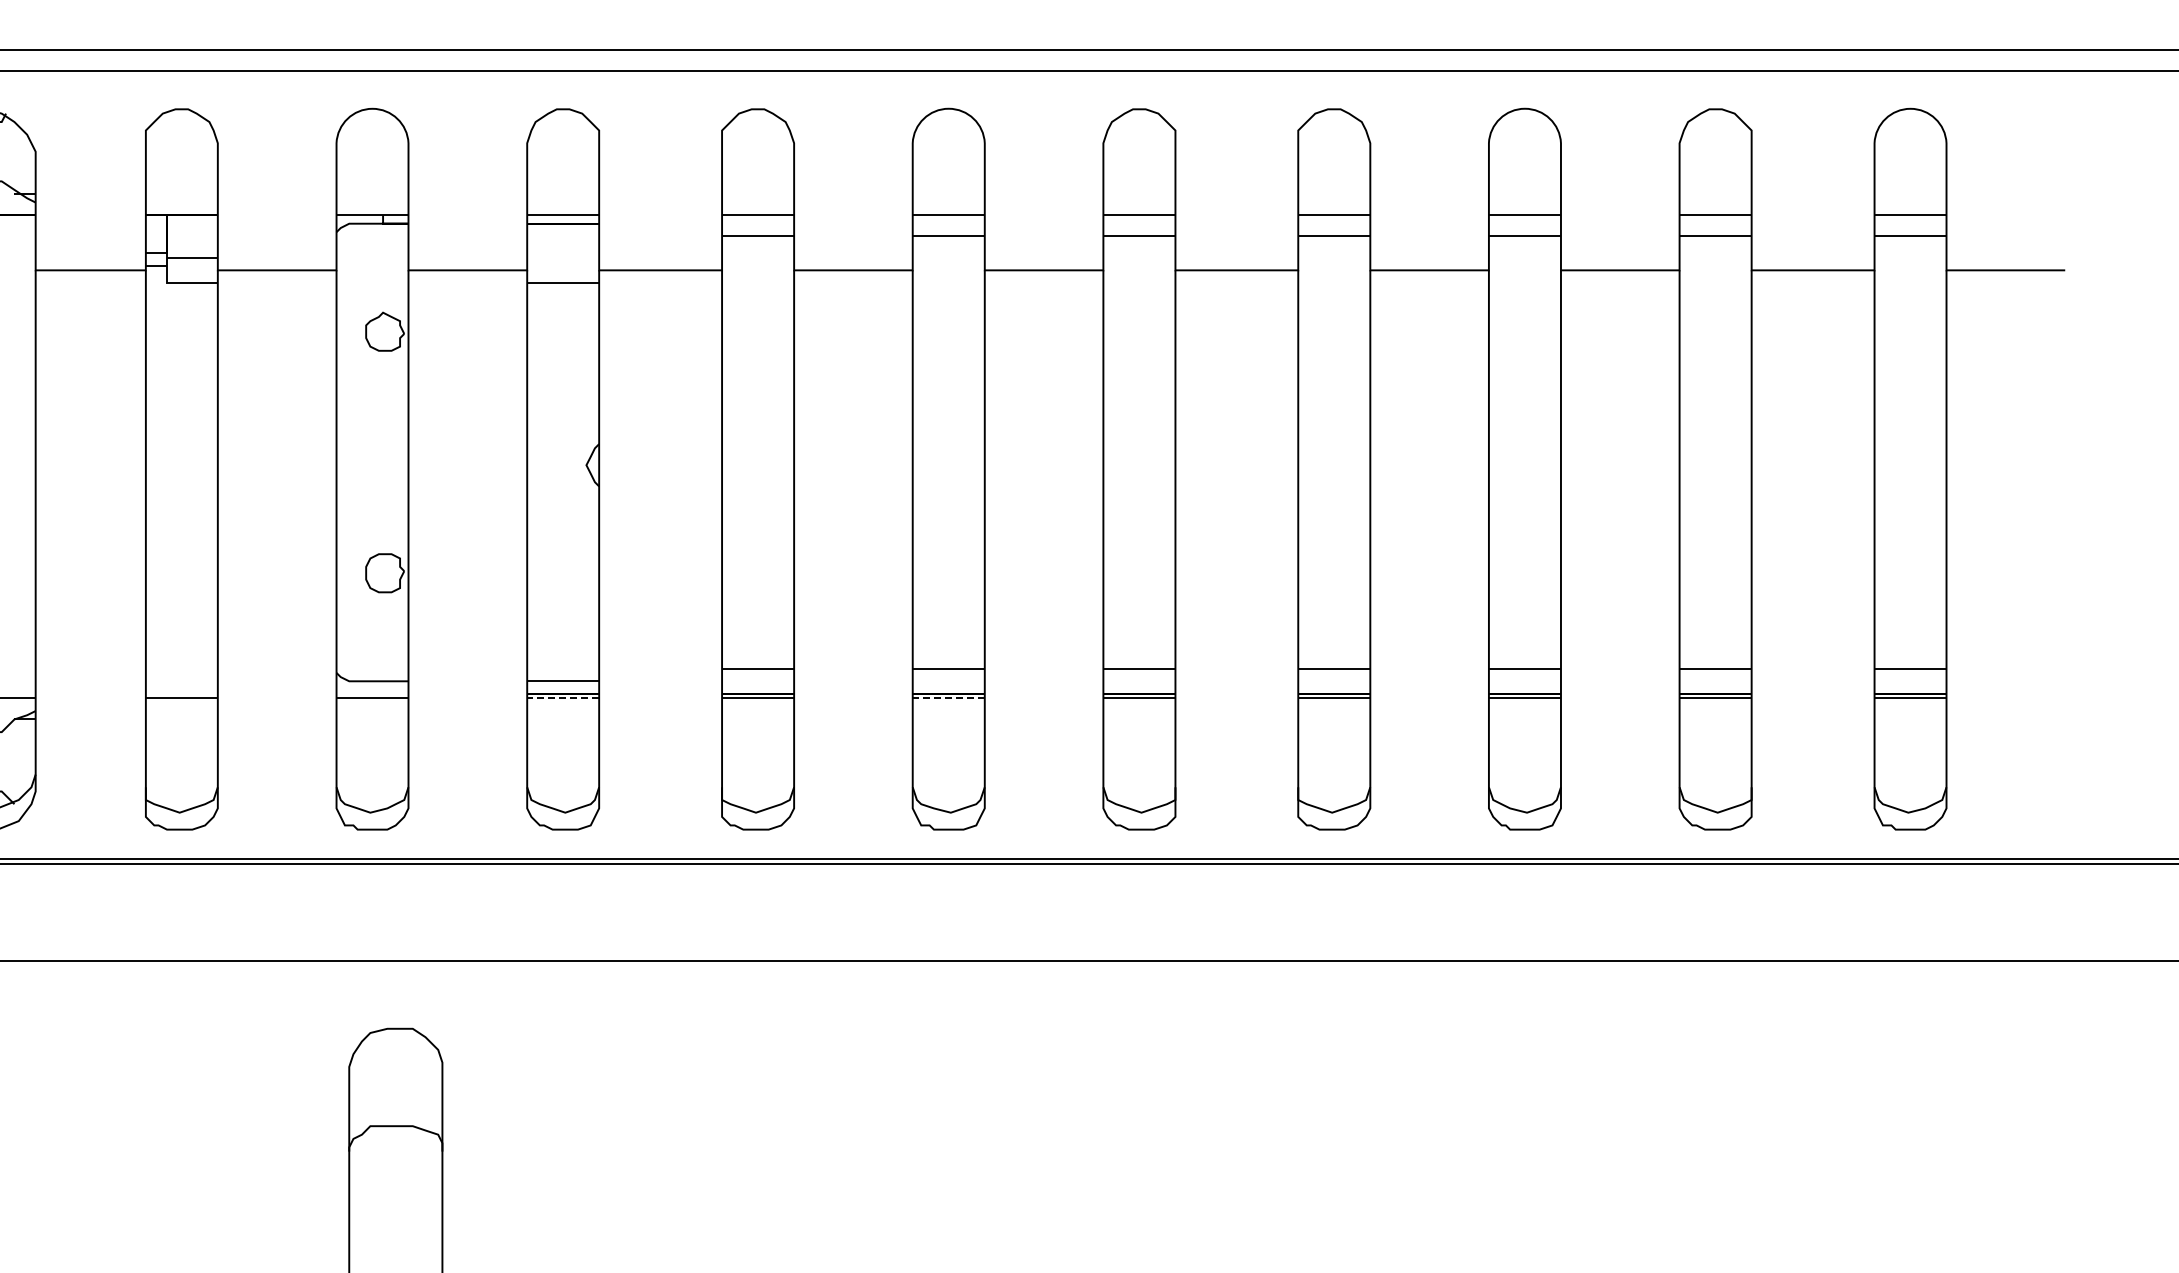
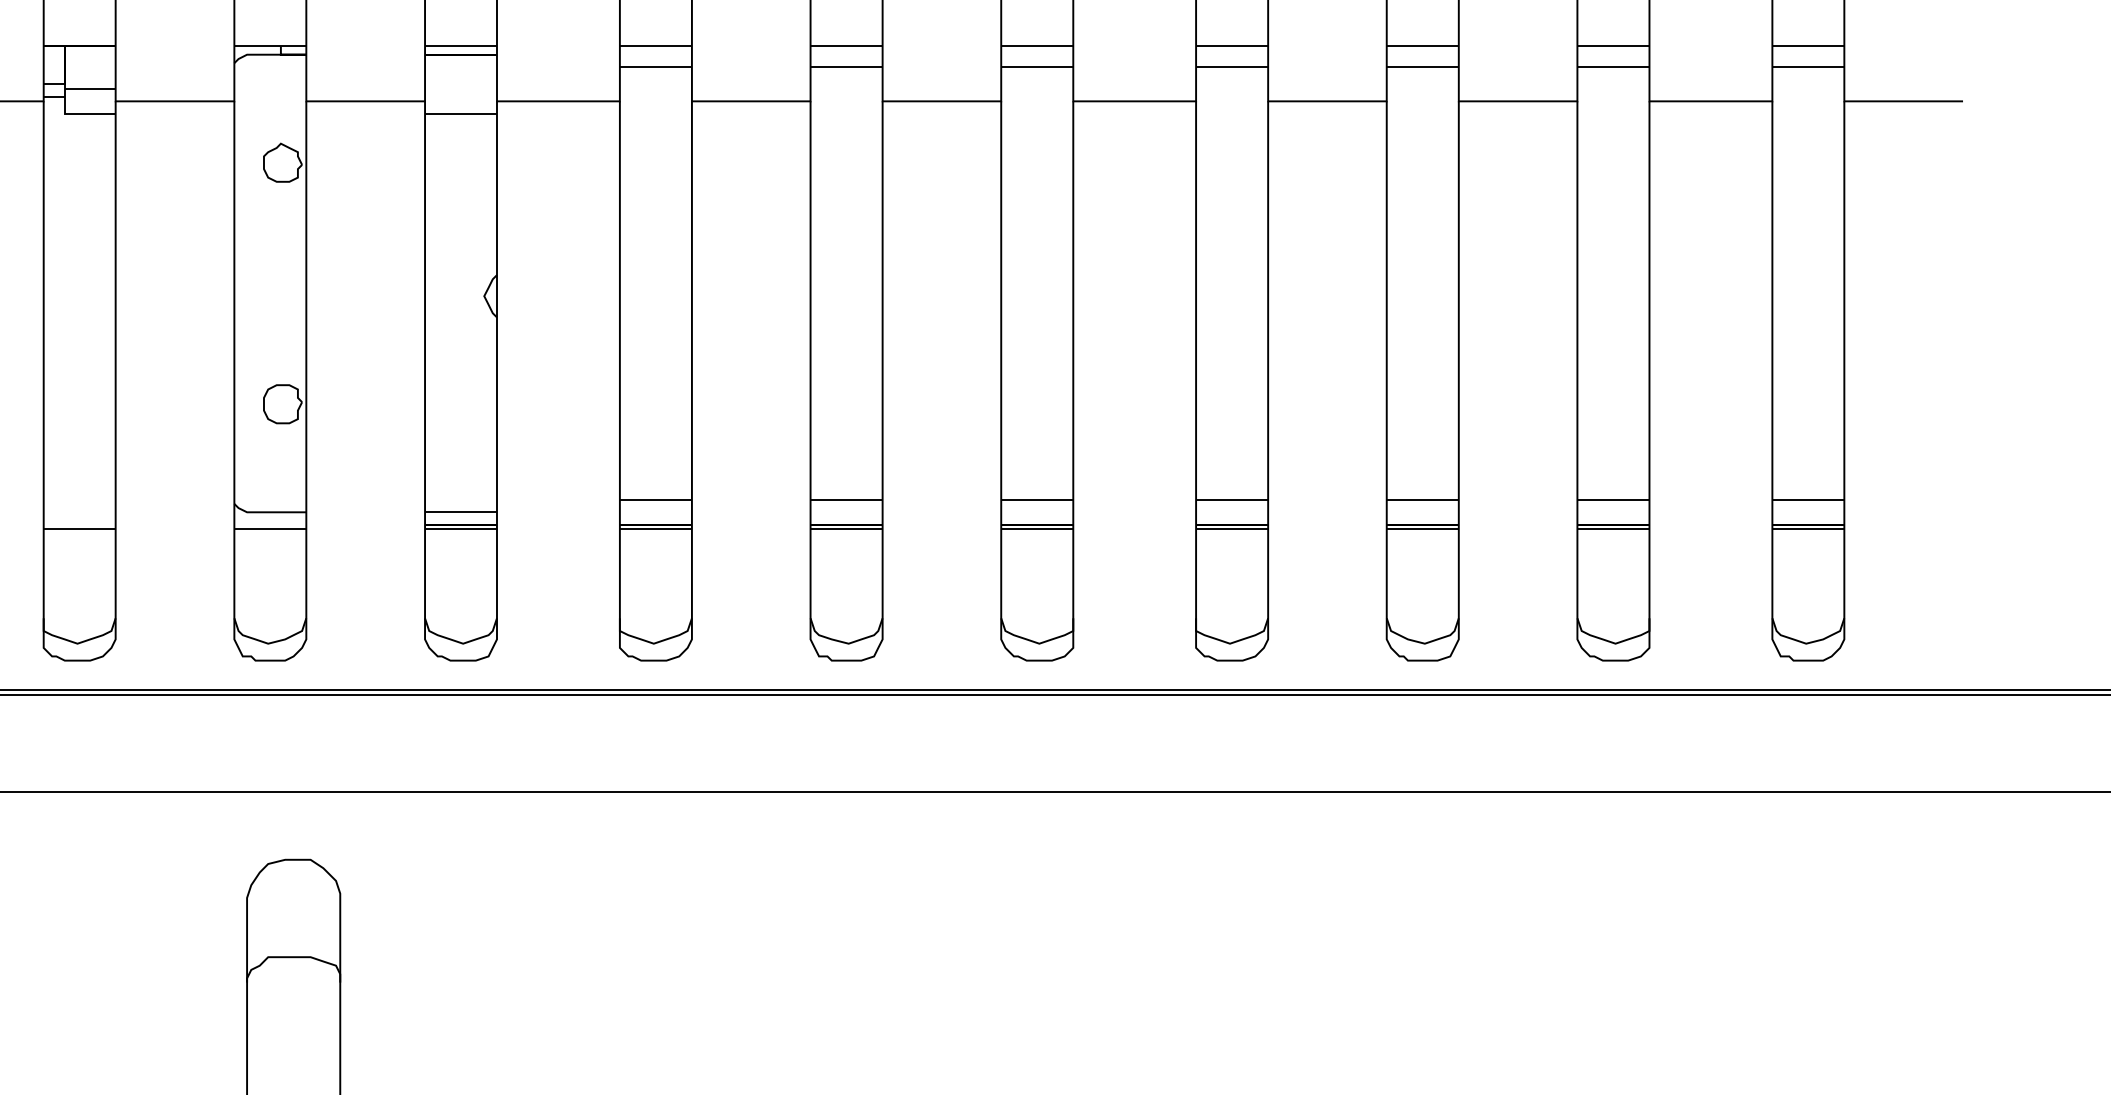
line: (563, 698) -> (461, 529), dashed -> solid
line: (948, 698) -> (846, 529), dashed -> solid

